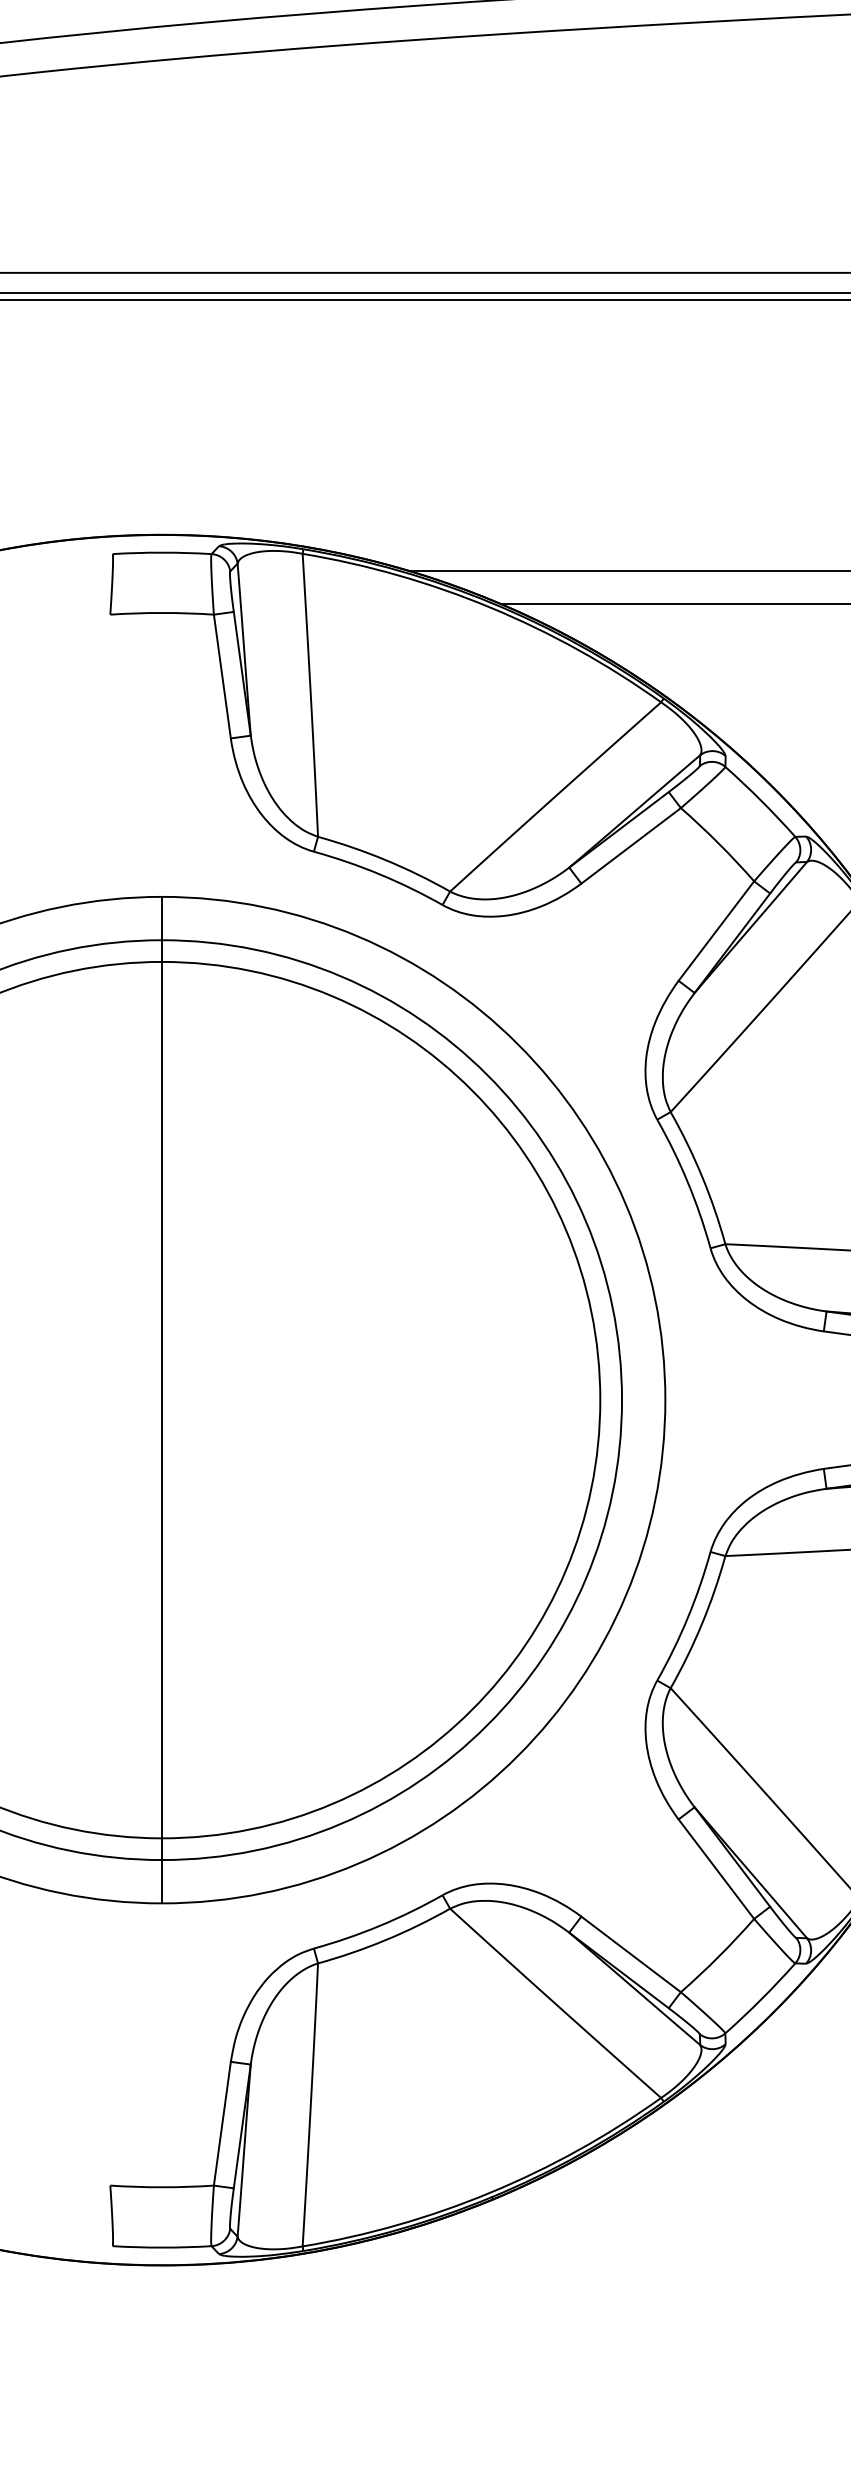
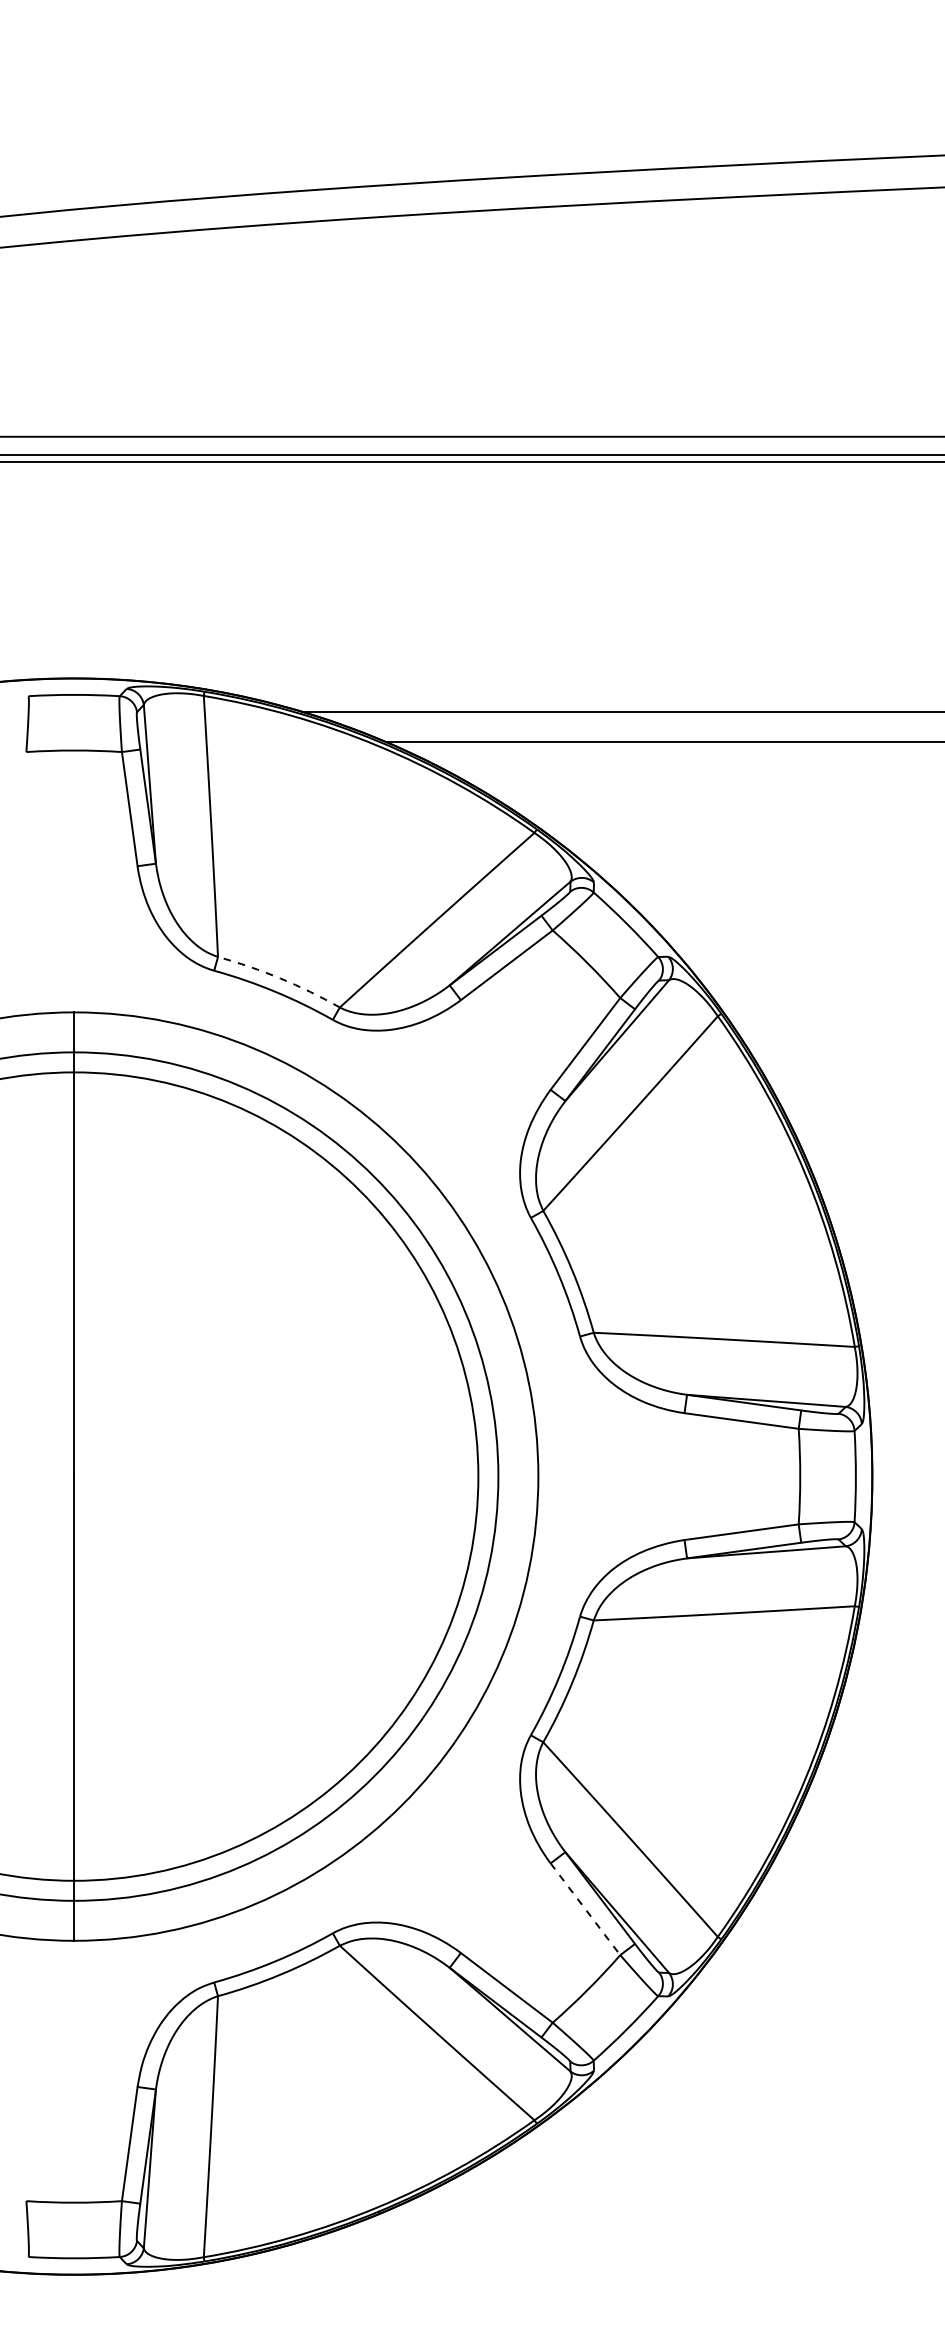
arc: (385, 860) -> (280, 978), solid -> dashed
line: (716, 1869) -> (585, 1909), solid -> dashed

